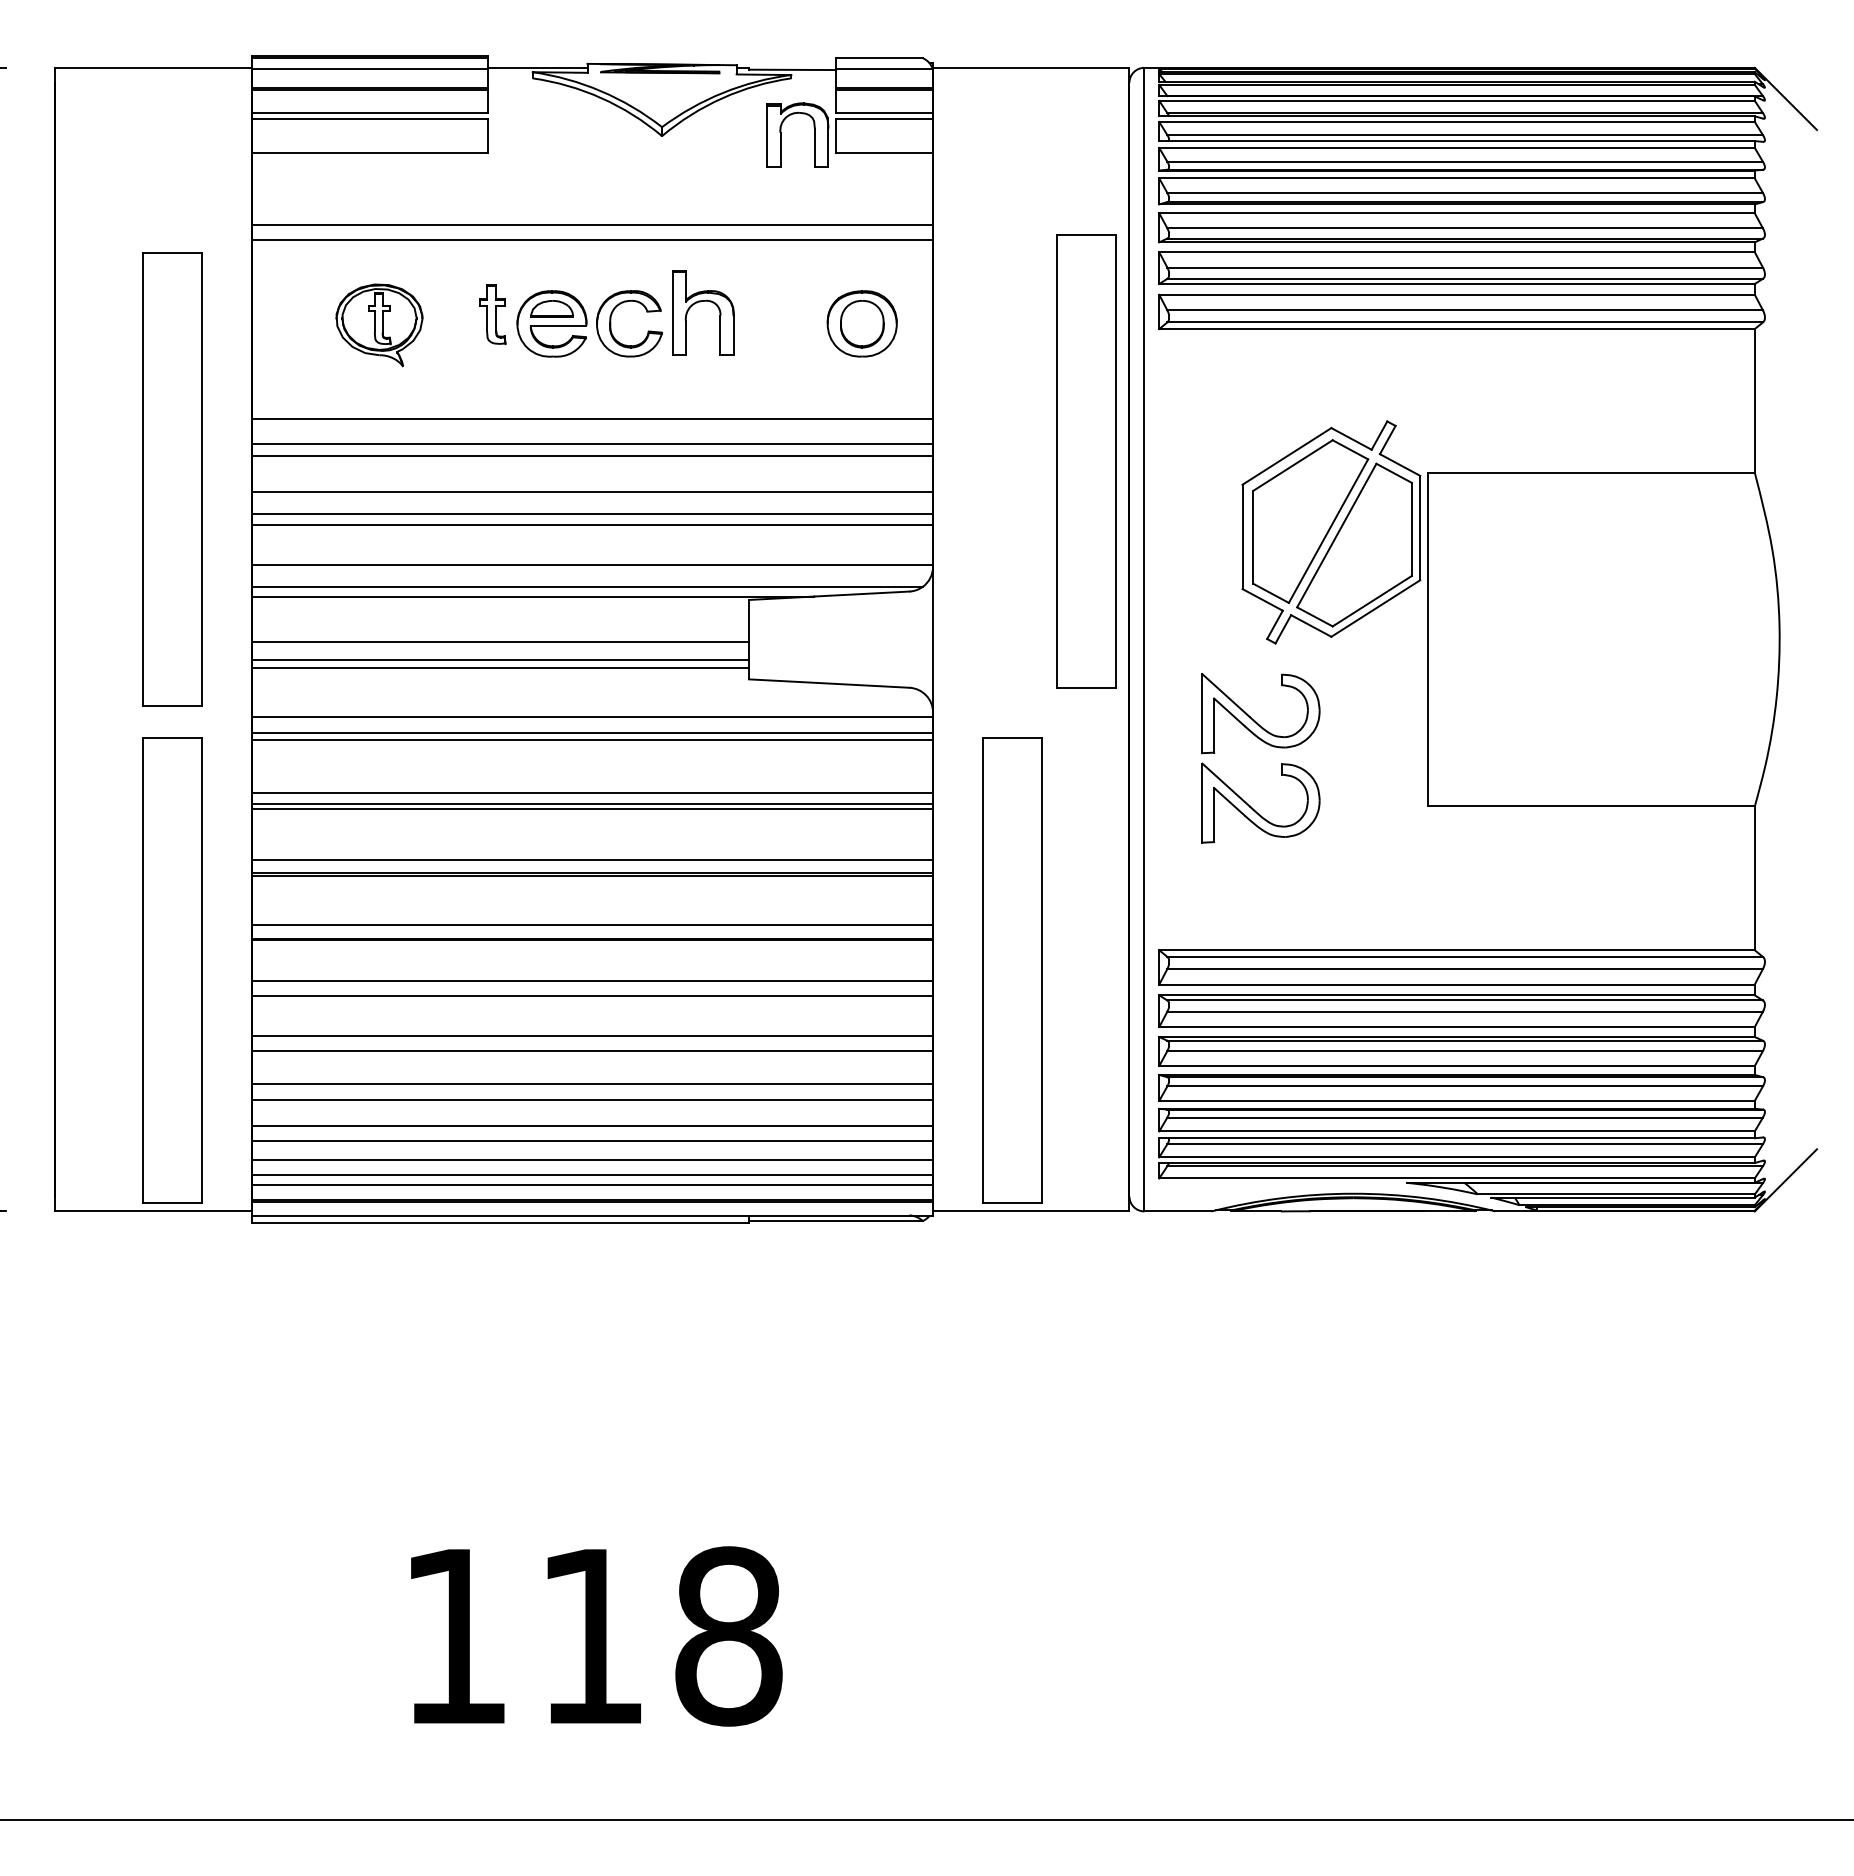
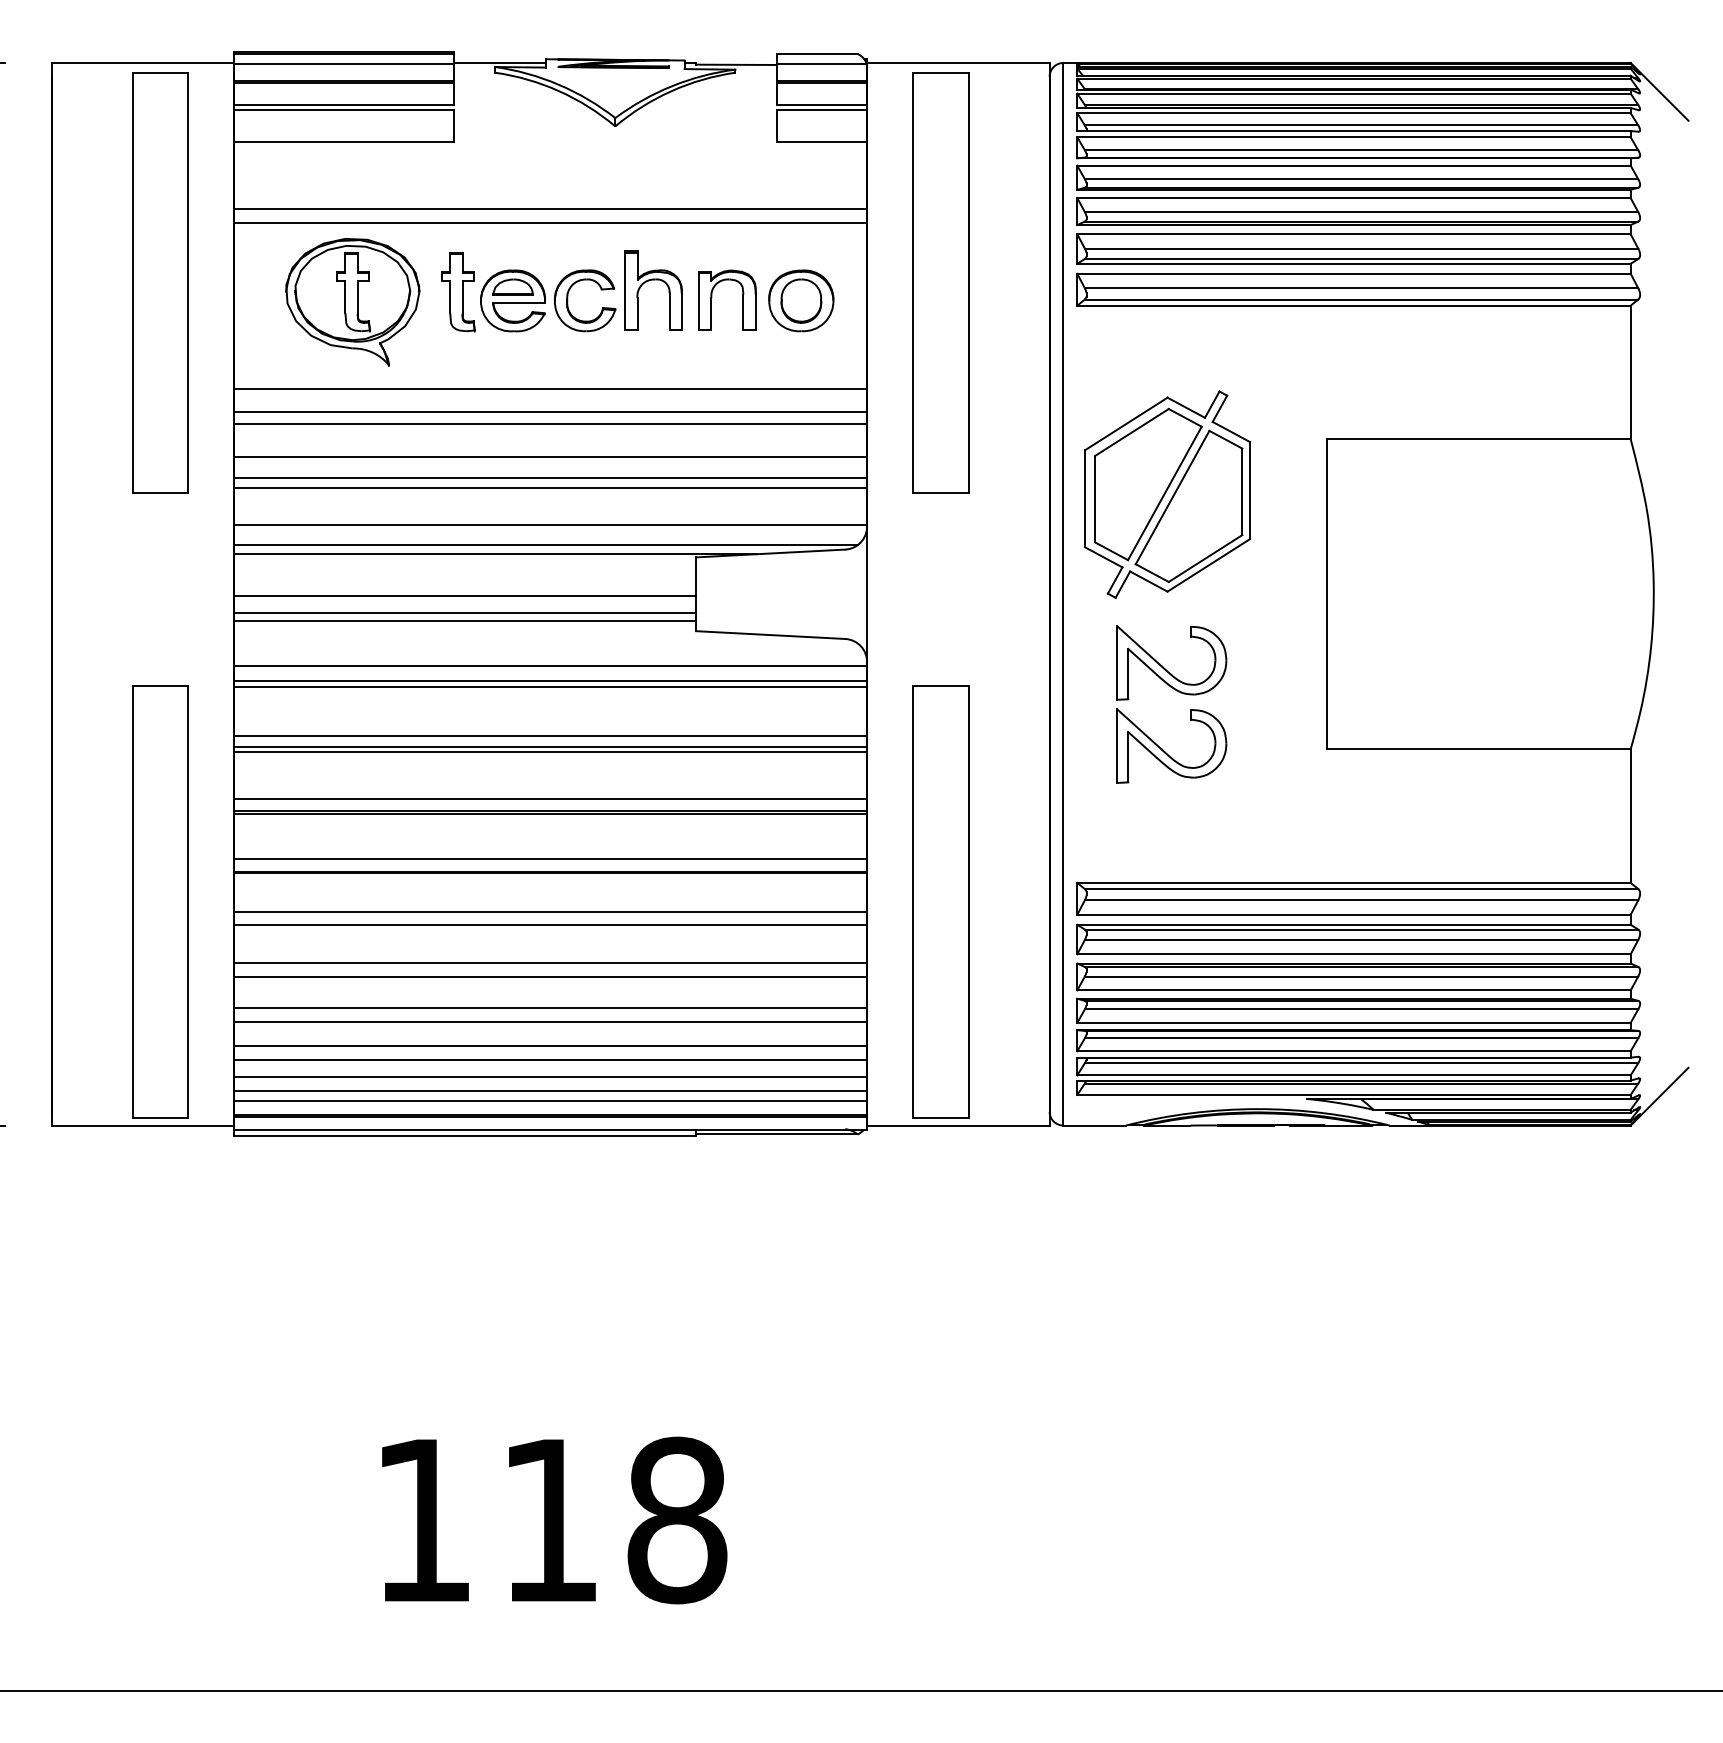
part: (781, 134) -> (712, 299), moved
part: (492, 314) -> (457, 292), size x1.43
part: (379, 325) -> (352, 302), size x1.67
part: (1086, 461) -> (940, 282), moved
part: (172, 479) -> (160, 282), moved
part: (1331, 532) -> (1167, 494), moved

